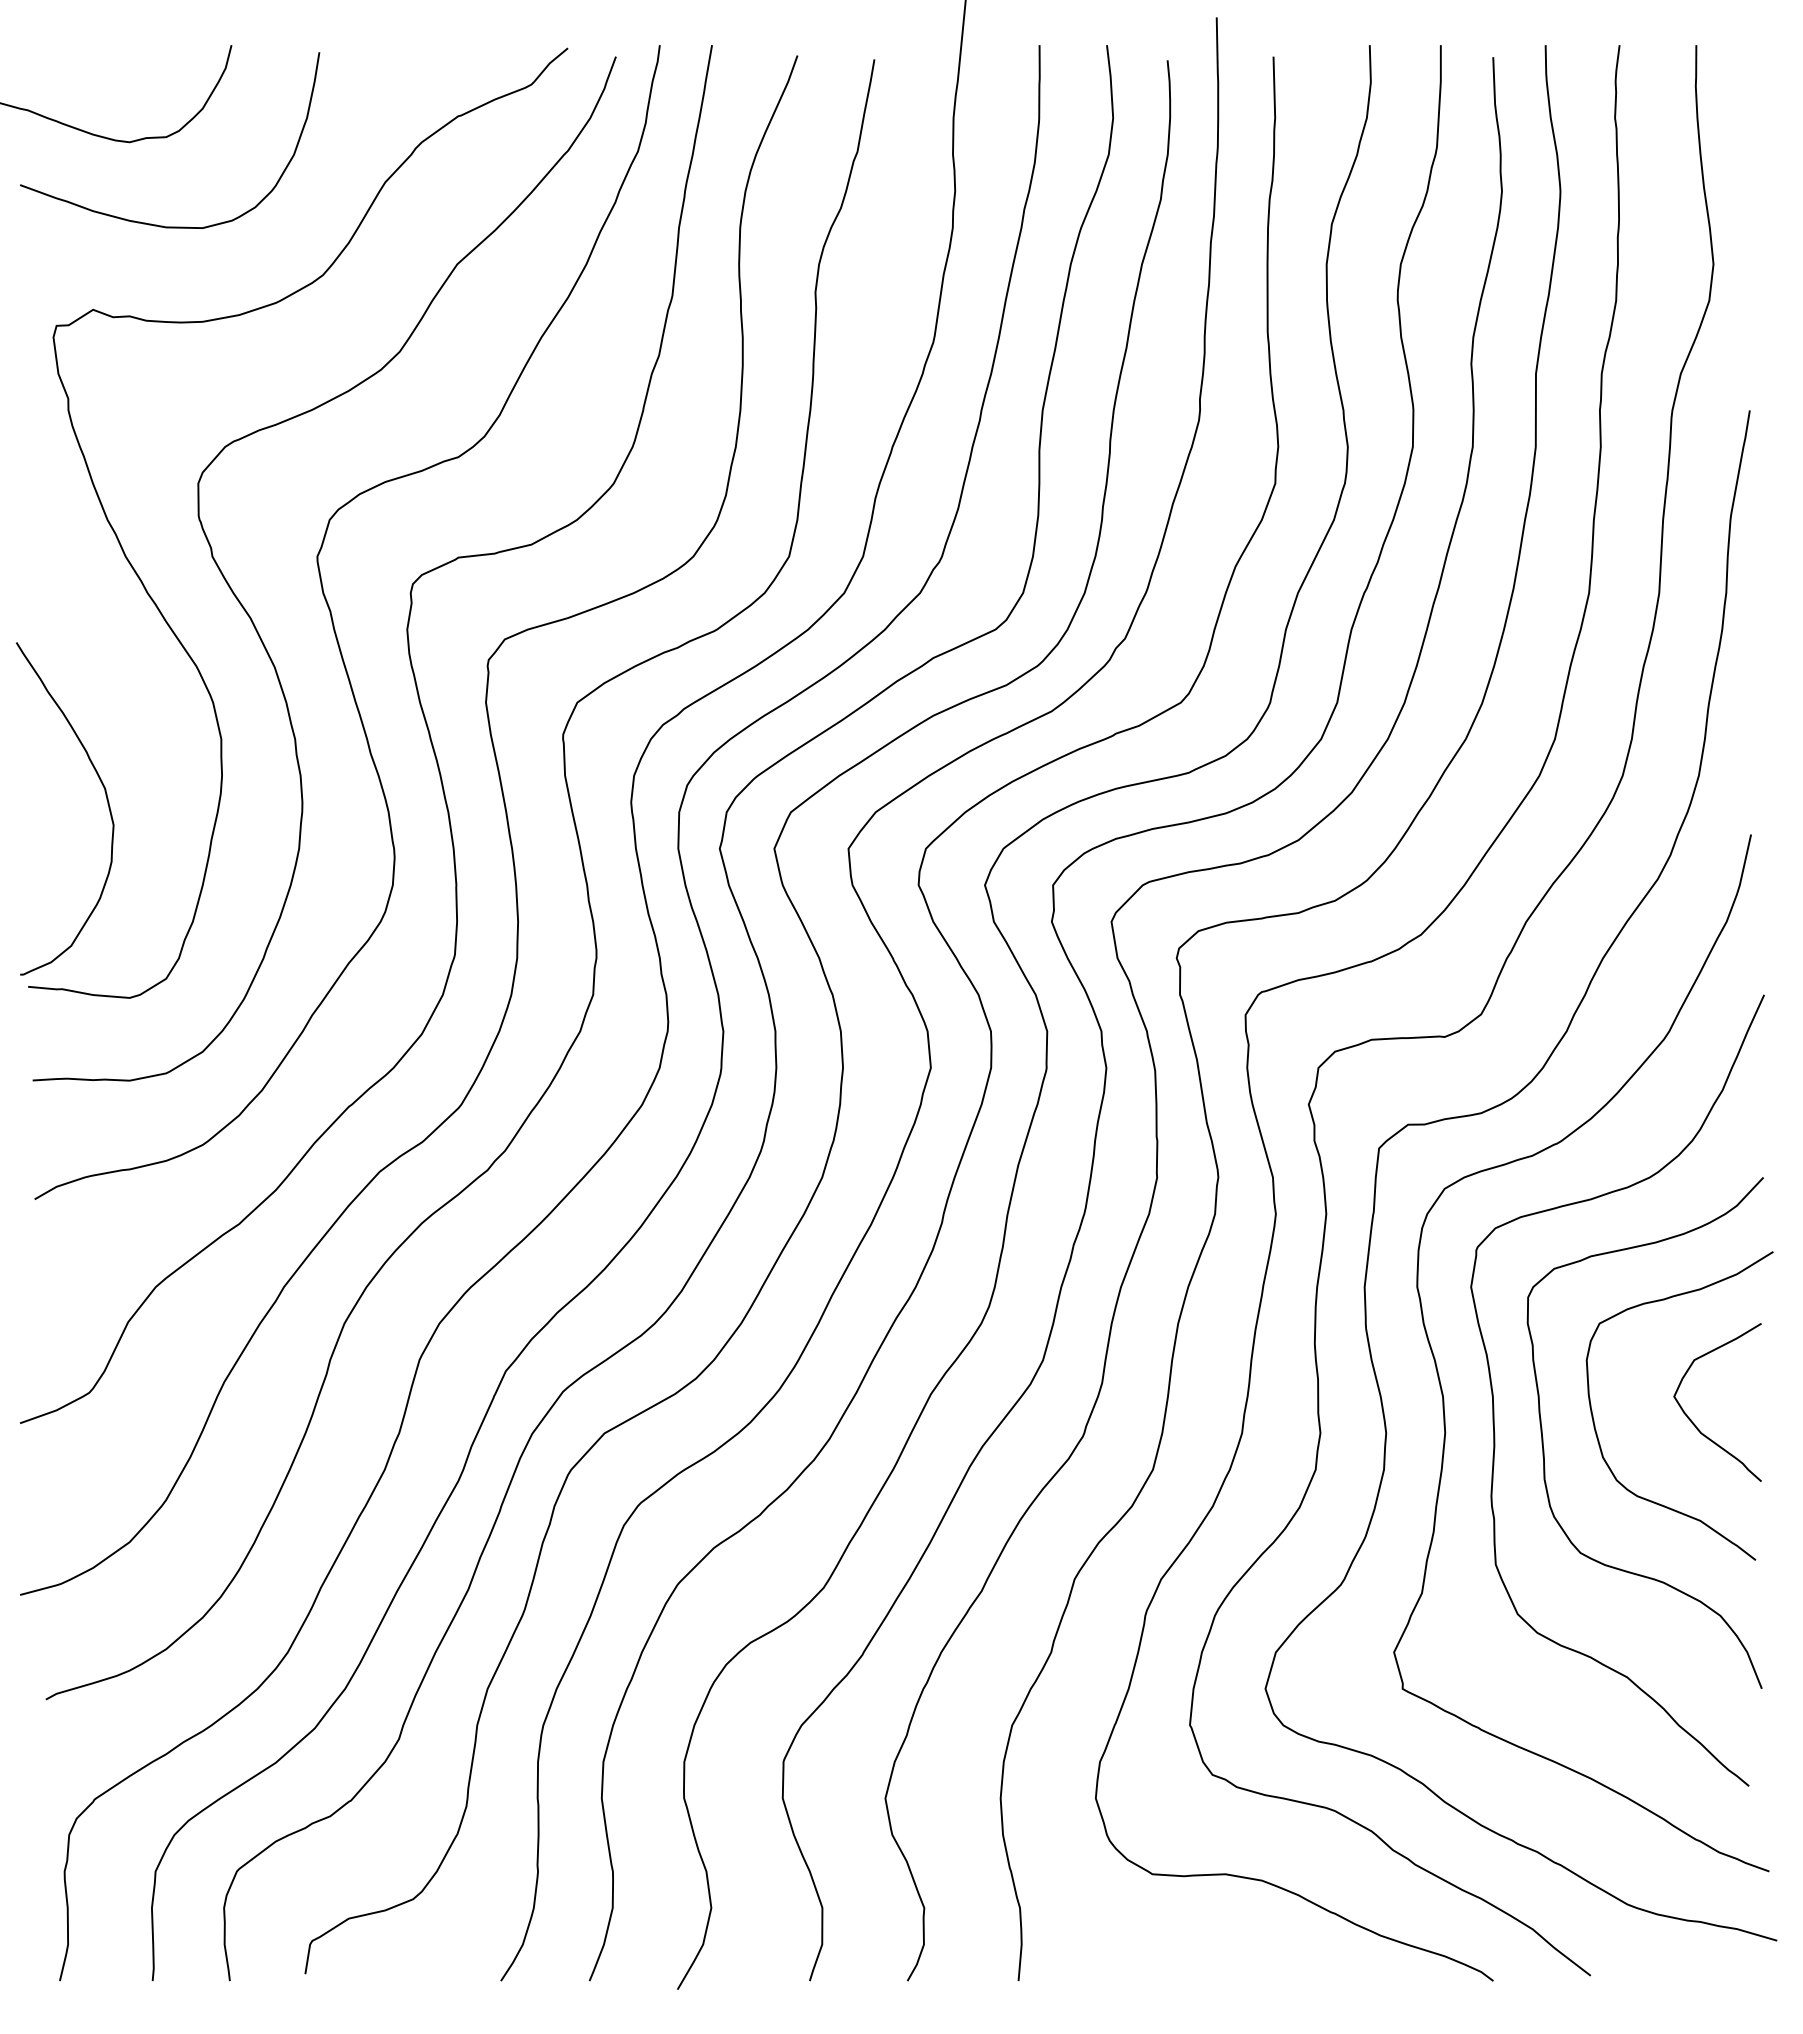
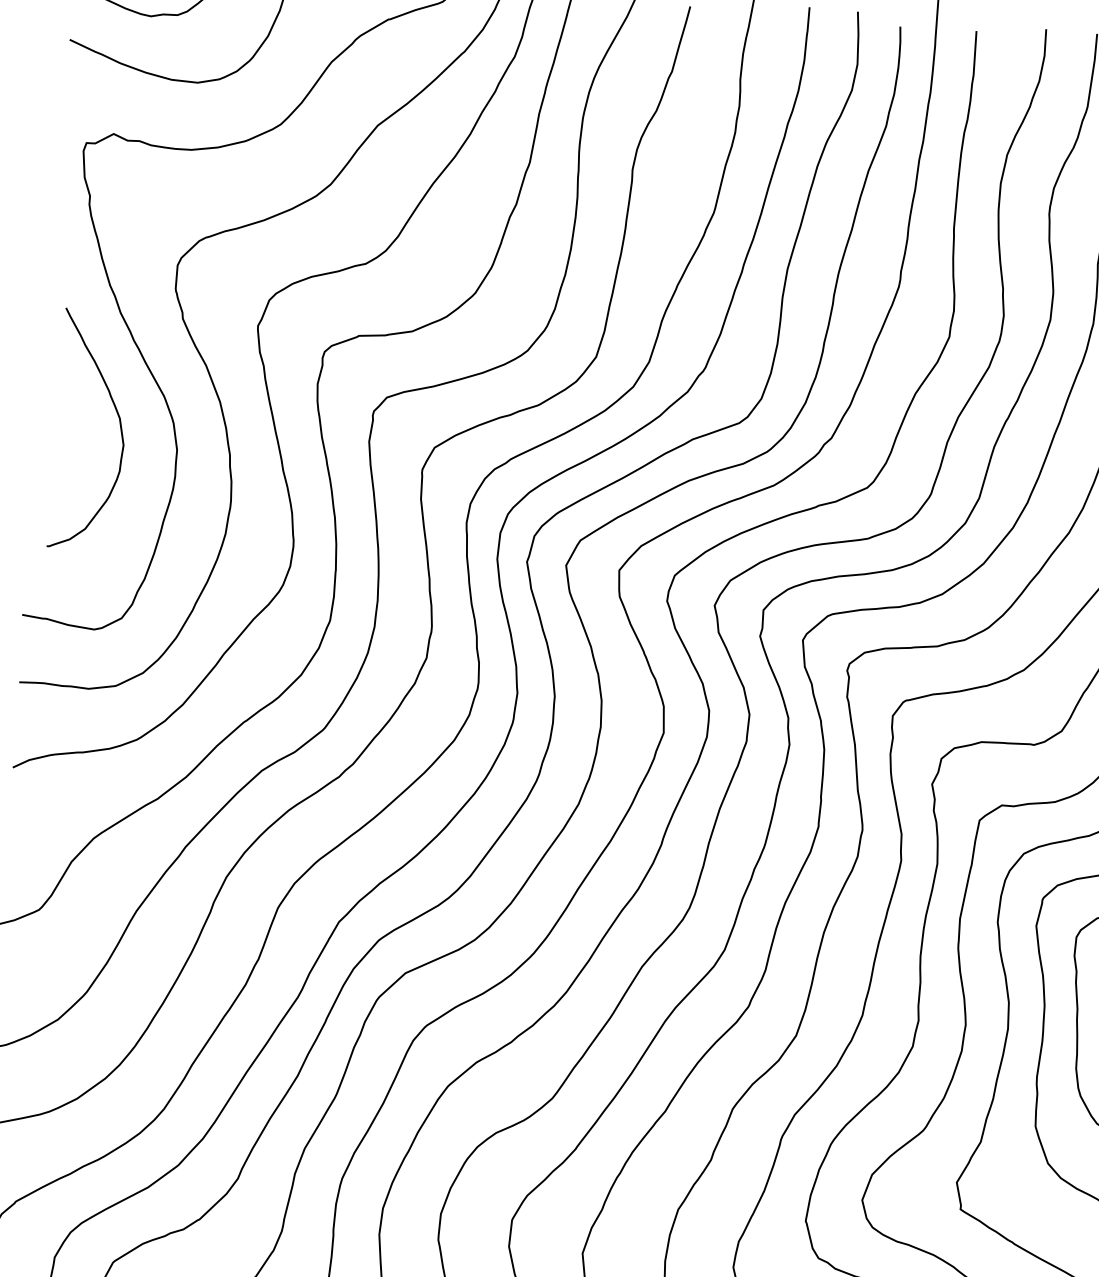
curve: (106, 800) -> (120, 427), moved

